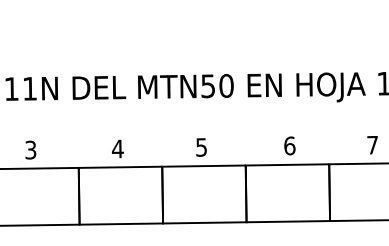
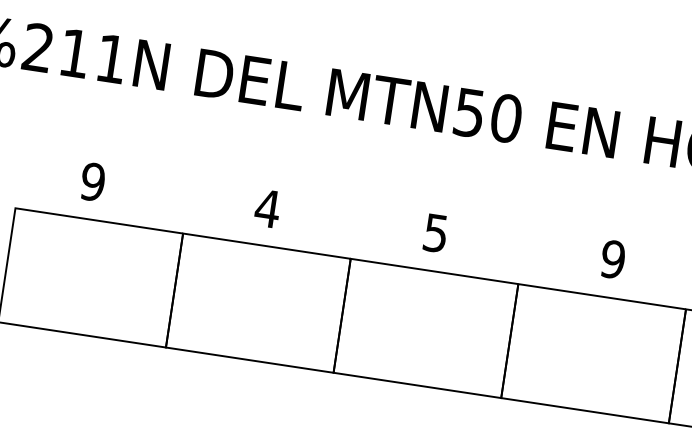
text: (289, 145) -> (612, 258), 6 -> 9
text: (30, 149) -> (92, 180), 3 -> 9

